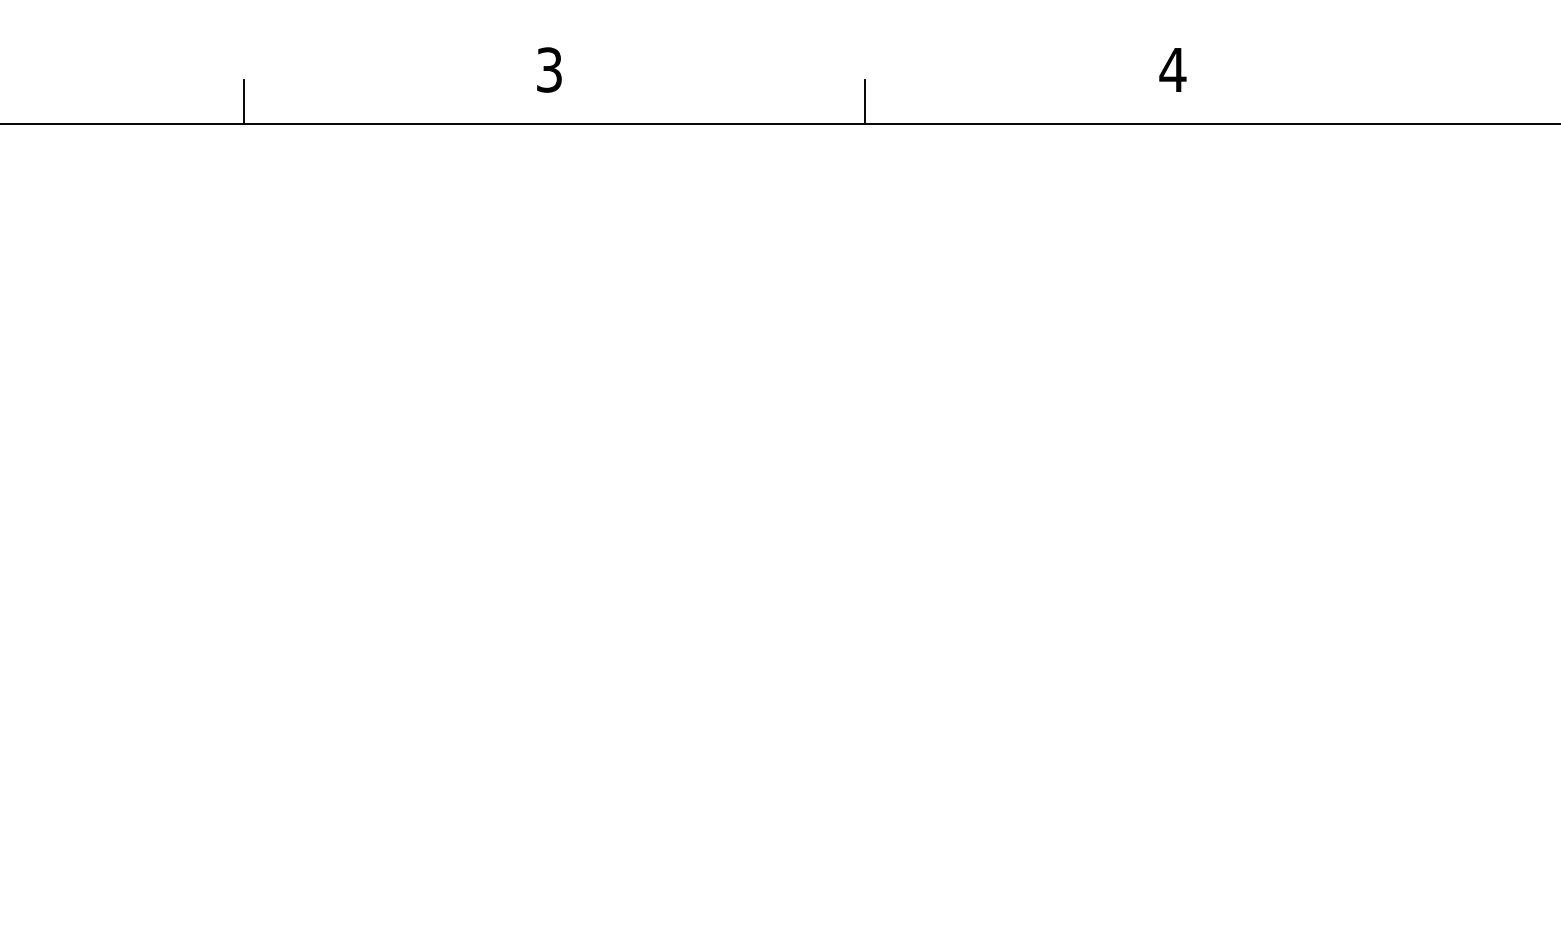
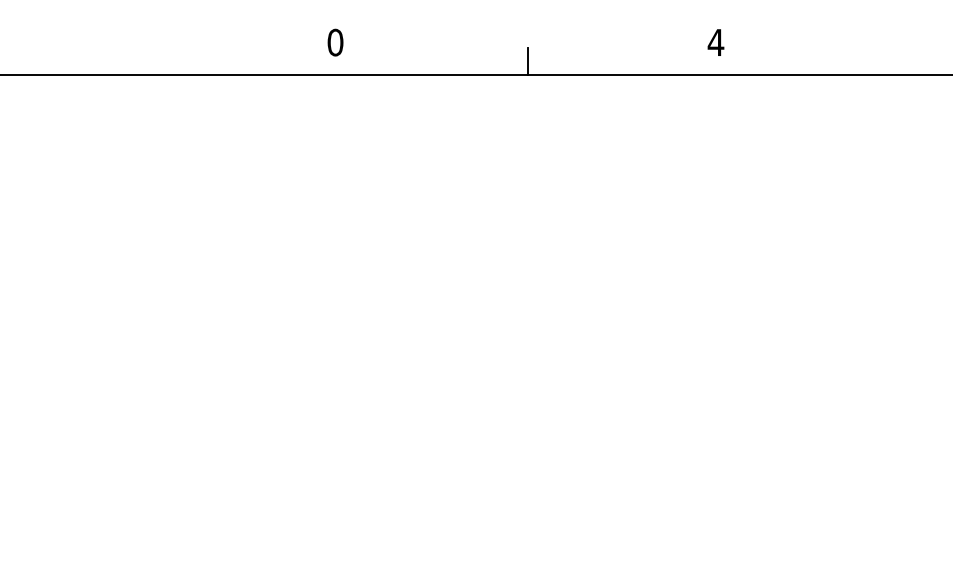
text: (549, 69) -> (335, 42), 3 -> 0
line: (243, 100) -> (148, 61), removed

